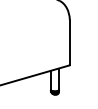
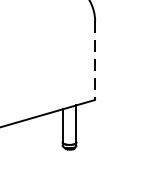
line: (69, 42) -> (94, 60), solid -> dashed

